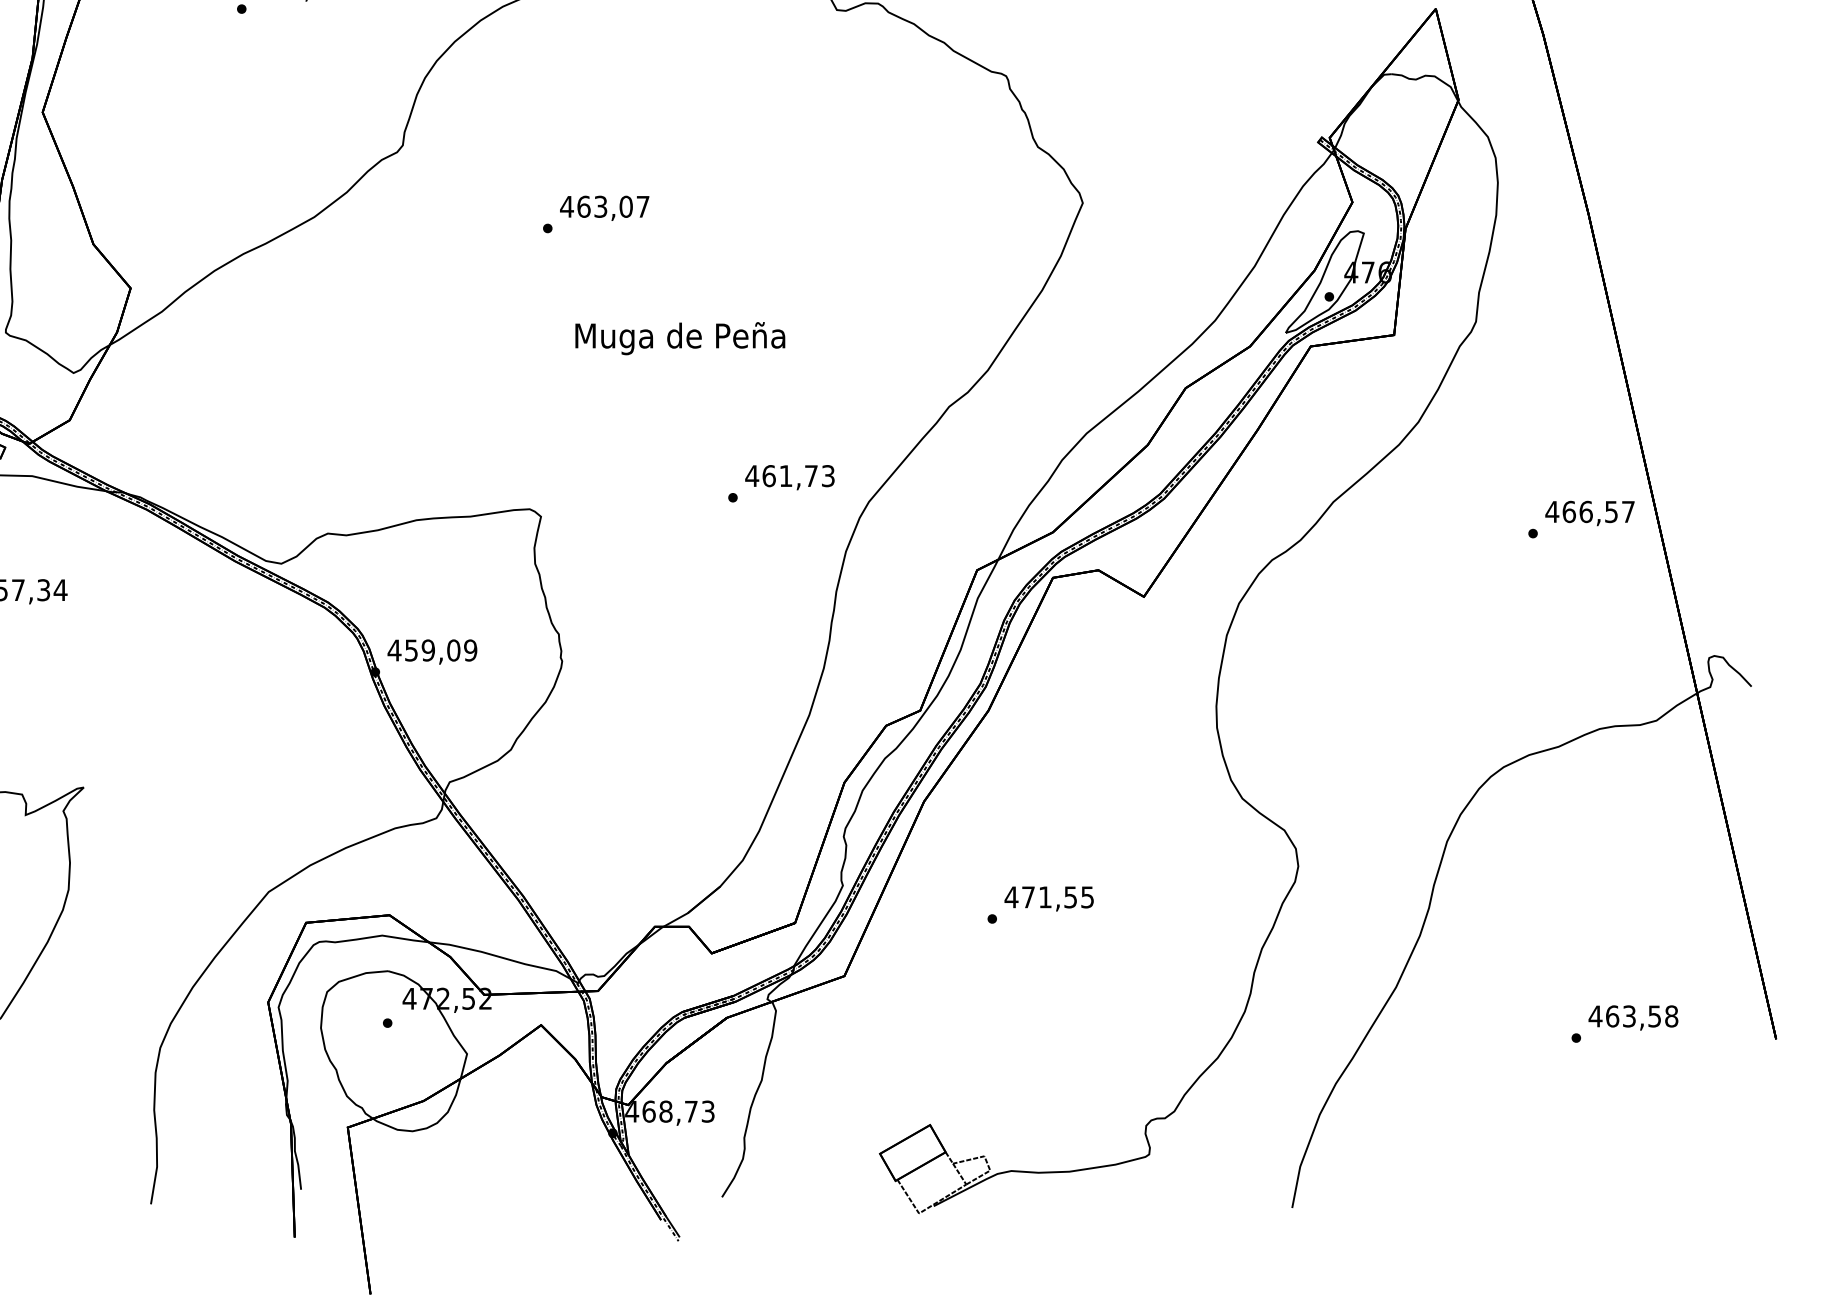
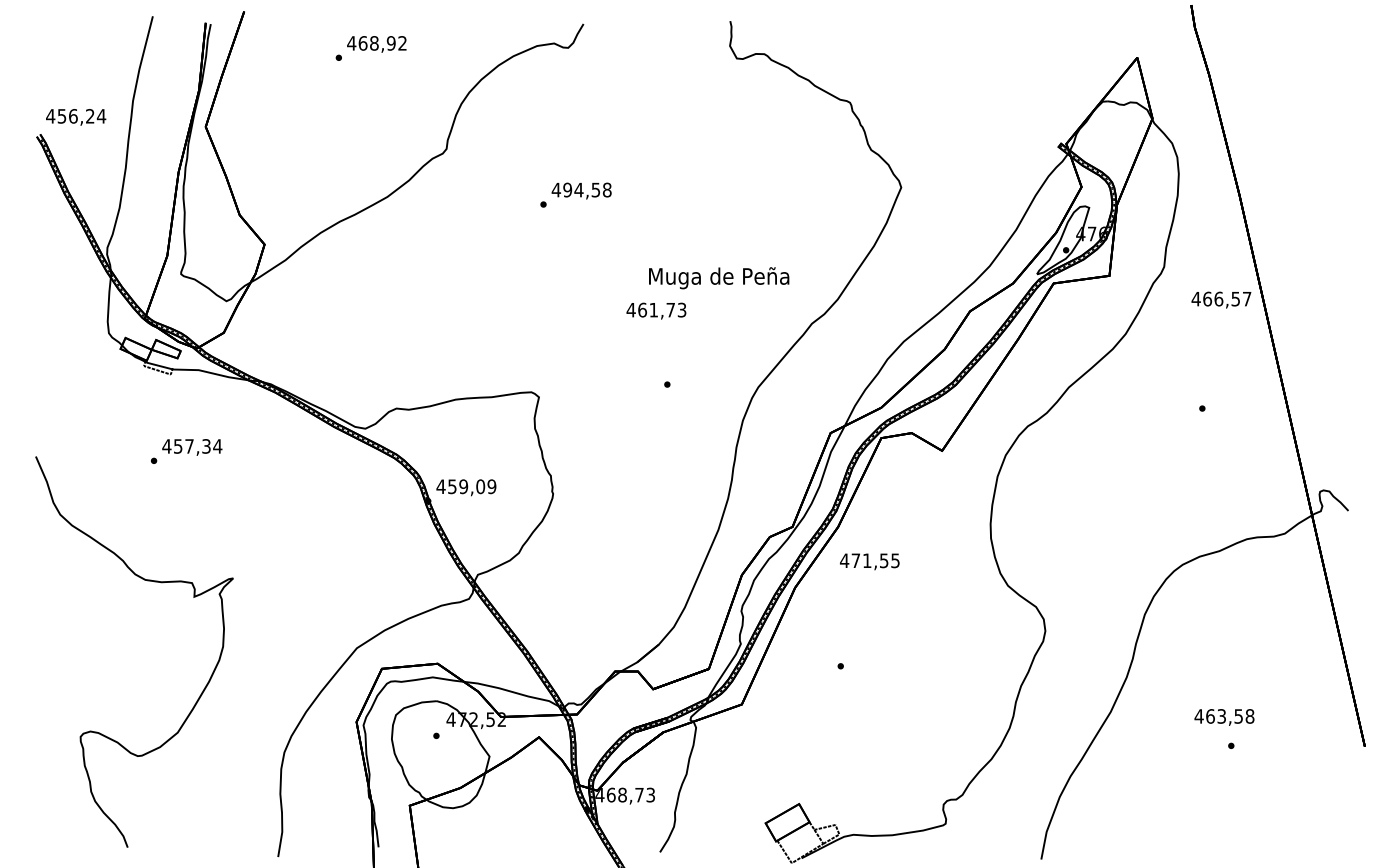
text: (613, 205) -> (587, 189), 463,07 -> 494,58
text: (680, 339) -> (719, 278), moved
text: (790, 476) -> (656, 310), moved
text: (1590, 512) -> (1221, 299), moved
text: (1048, 898) -> (869, 561), moved
text: (1633, 1018) -> (1224, 717), moved

